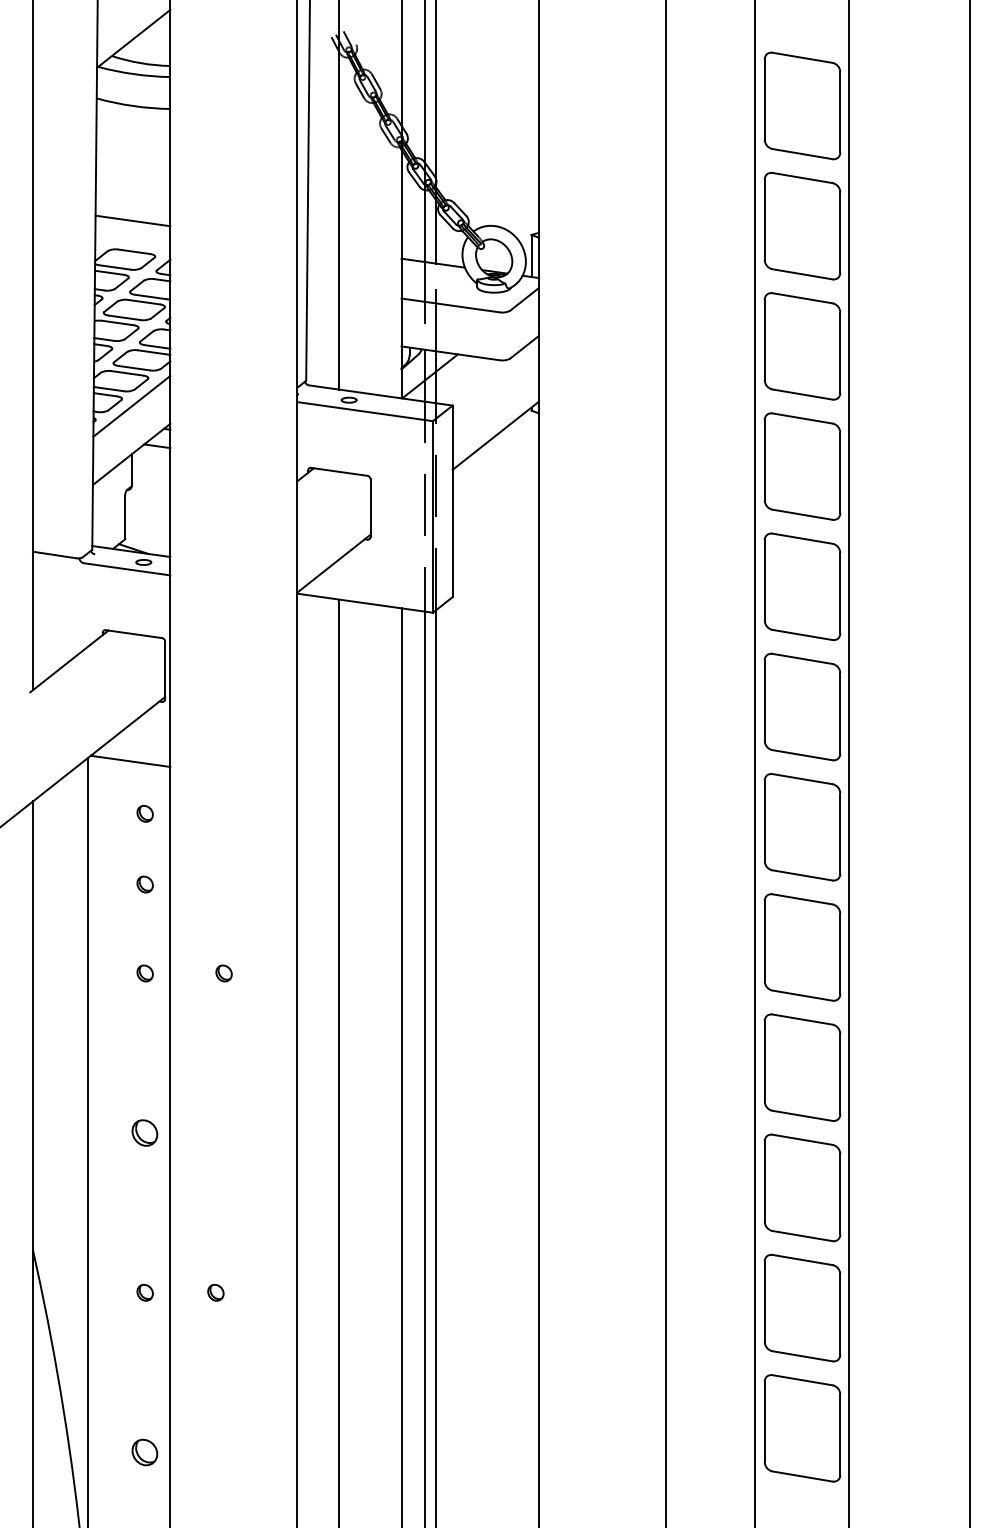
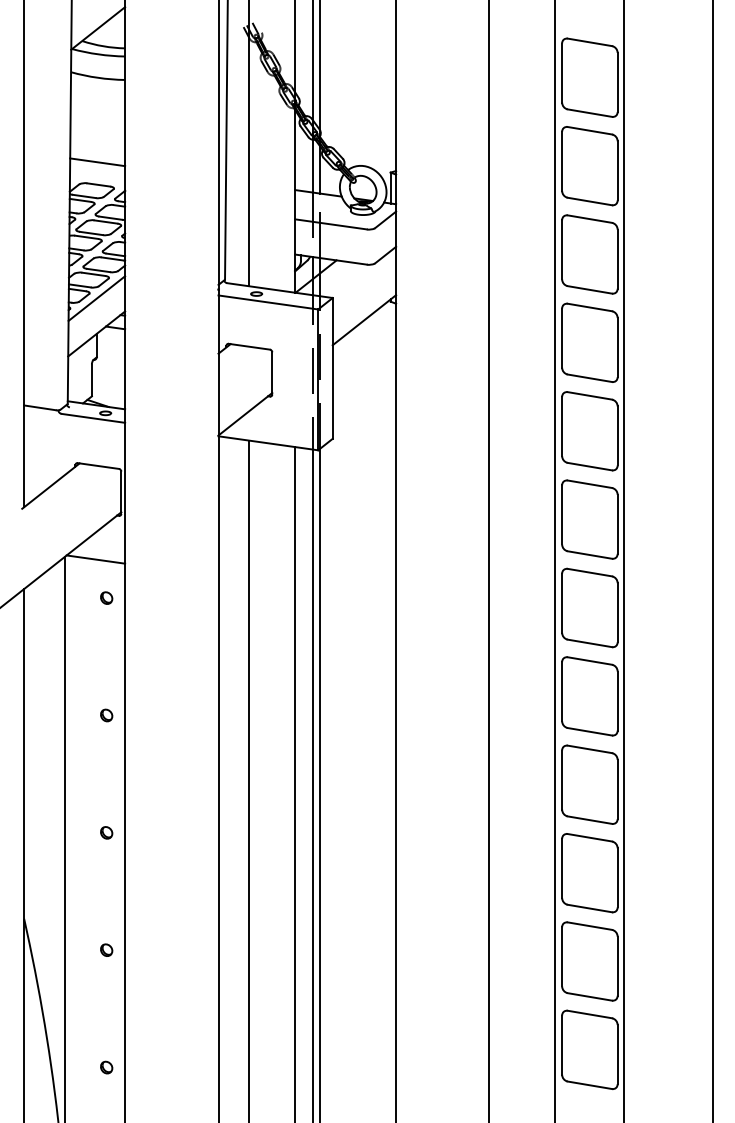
part: (144, 883) -> (106, 649), removed
part: (223, 973) -> (164, 715), removed
part: (144, 1132) -> (106, 832), size x0.62
part: (215, 1291) -> (158, 949), removed
part: (144, 1452) -> (106, 1067), size x0.62

